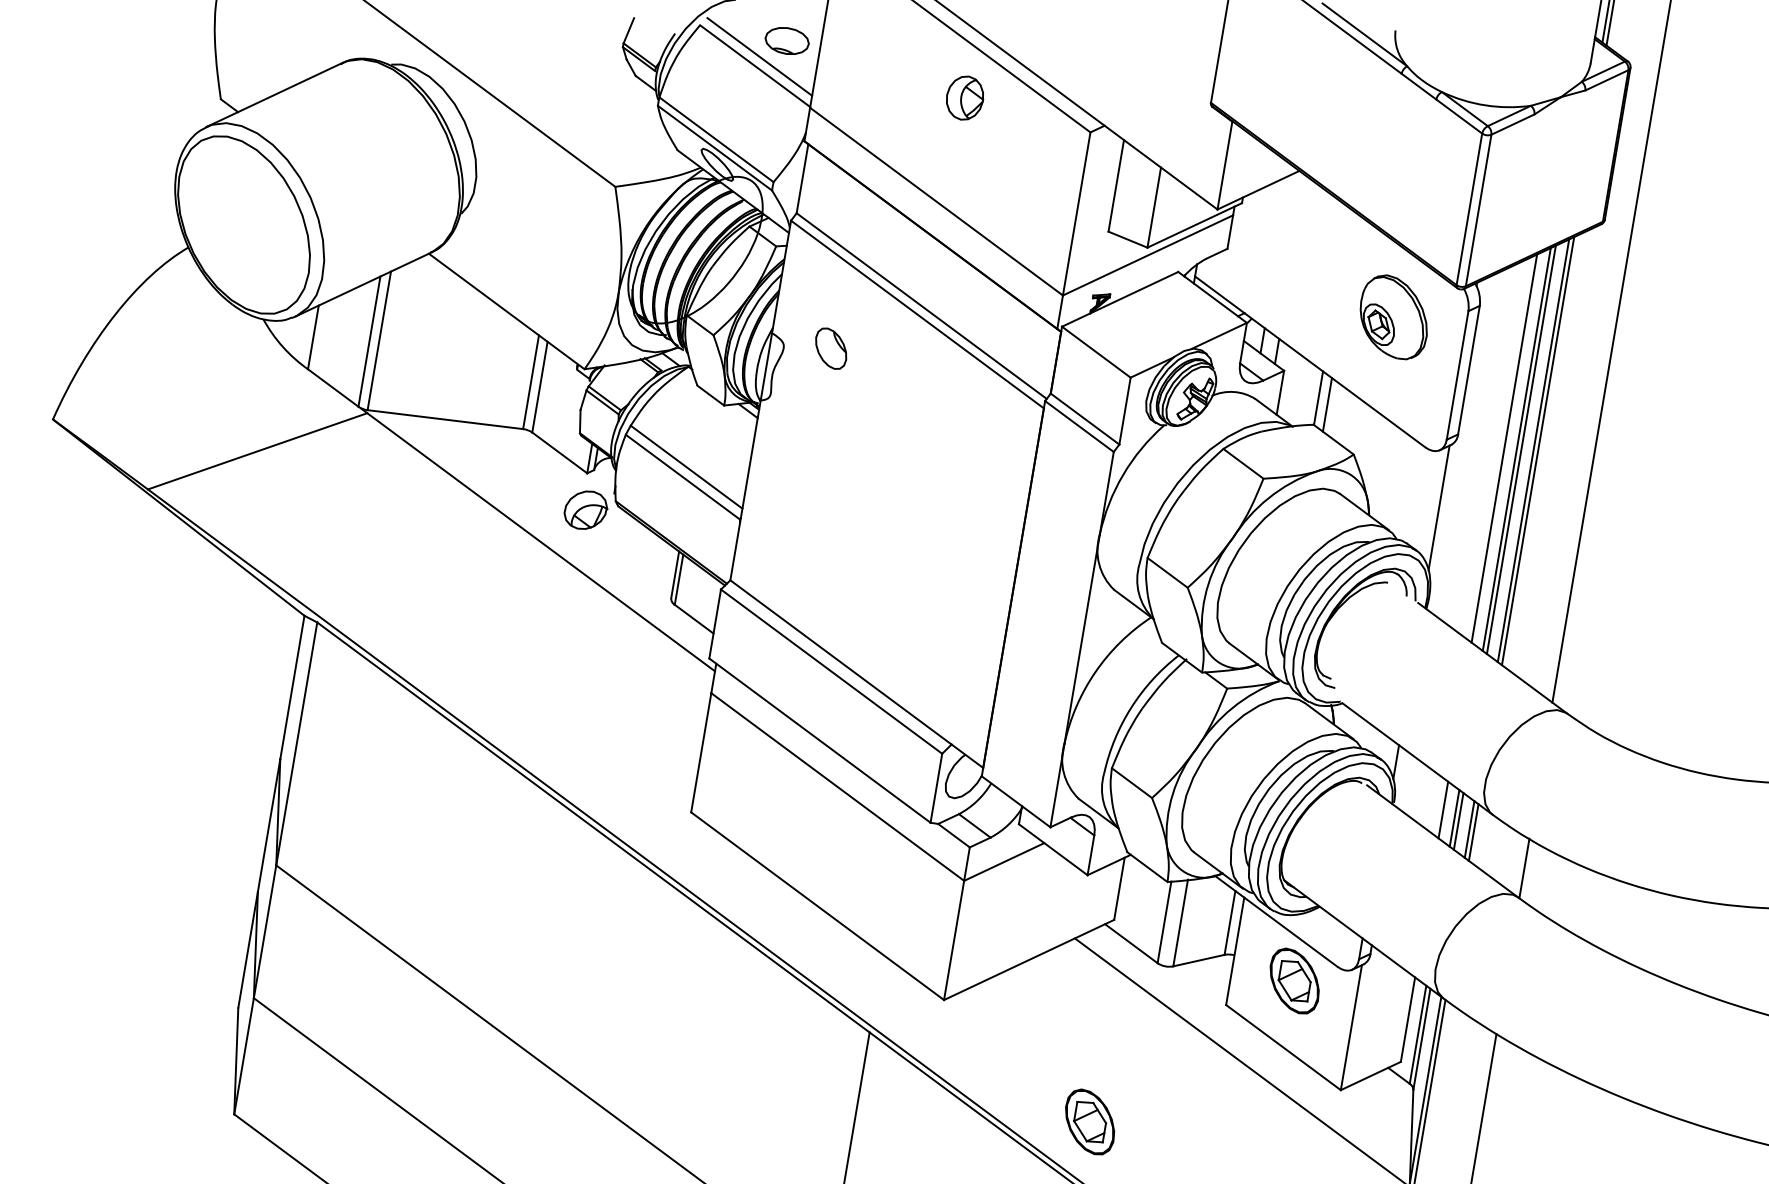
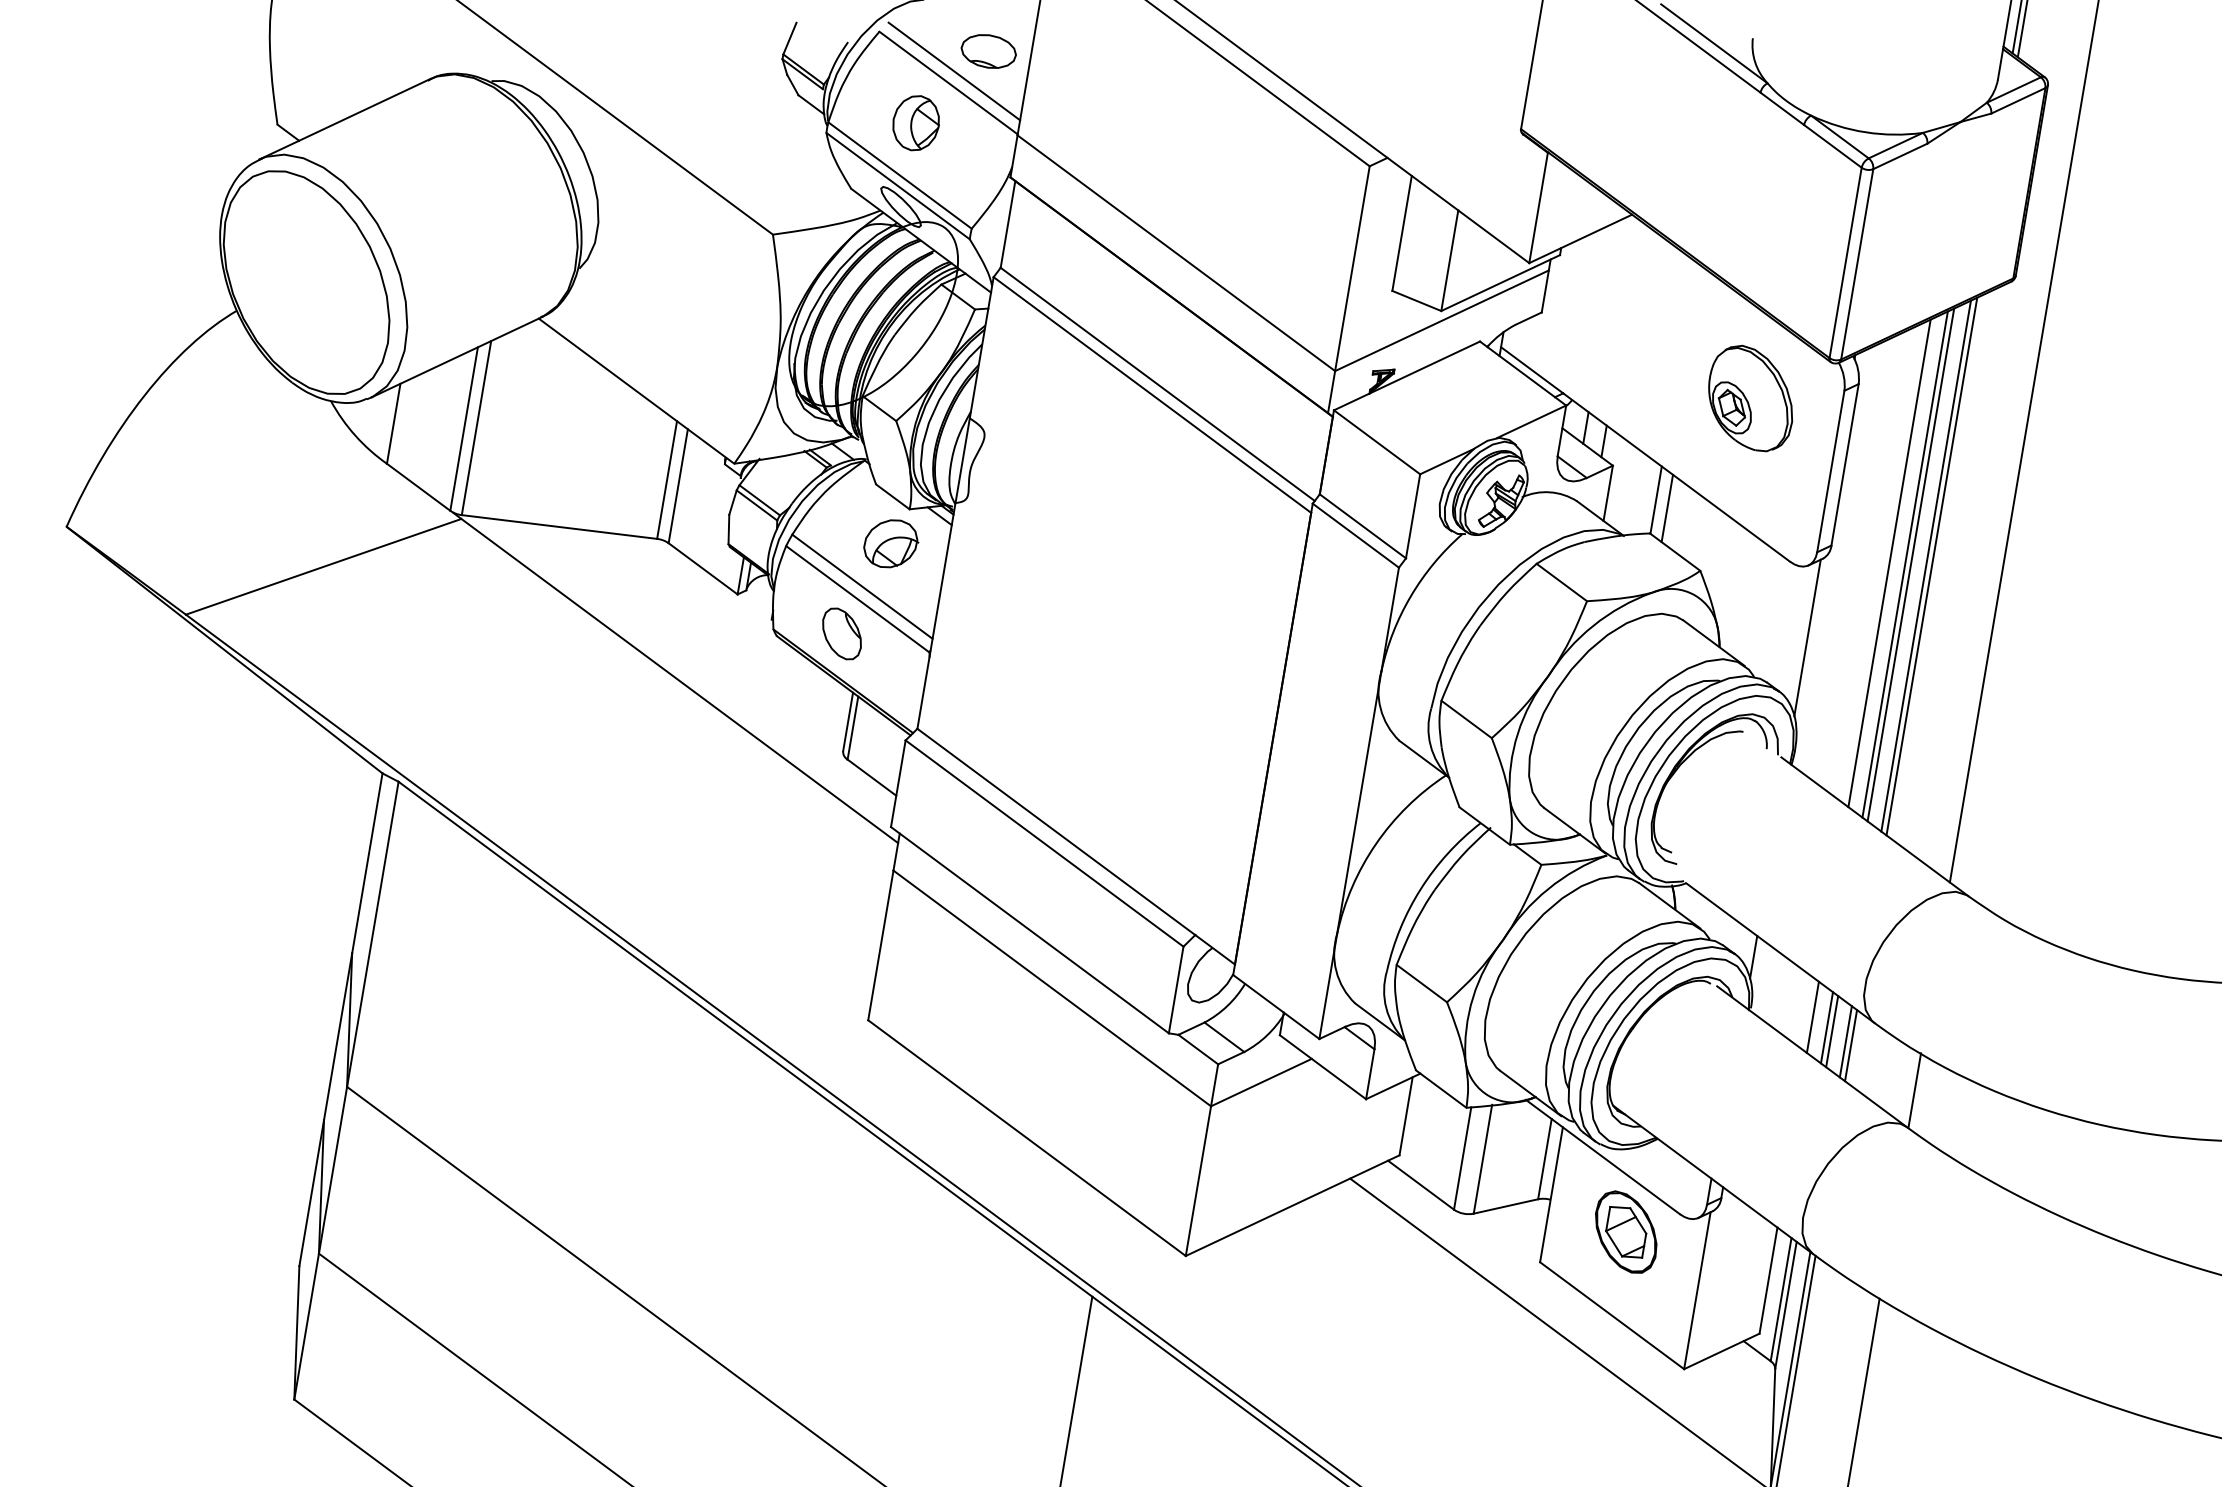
part: (964, 98) -> (915, 123), moved
part: (830, 348) -> (841, 633), moved
part: (586, 509) -> (891, 543), moved
part: (1090, 1121) -> (1369, 1408), removed

